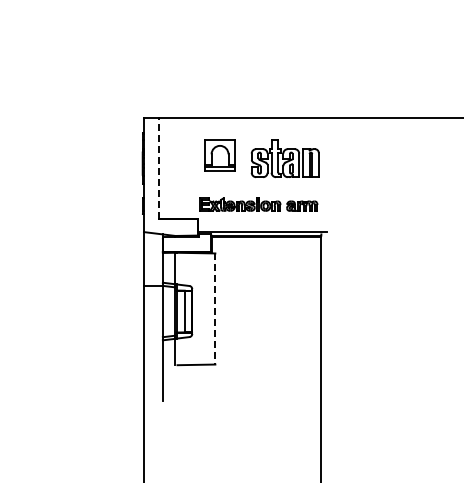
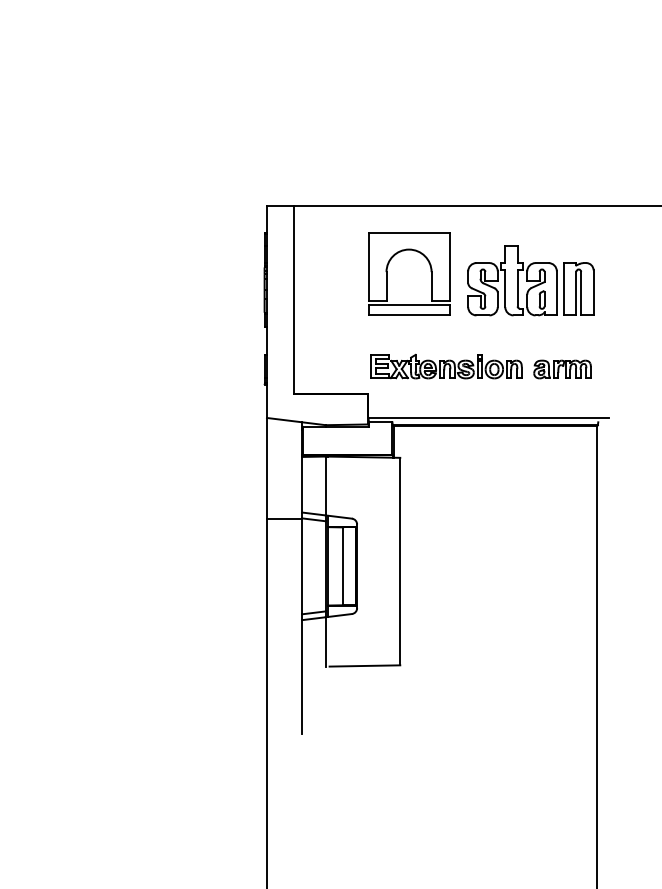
part: (219, 154) -> (407, 273), size x1.43
line: (158, 168) -> (294, 299), dashed -> solid
line: (215, 309) -> (400, 562), dashed -> solid

